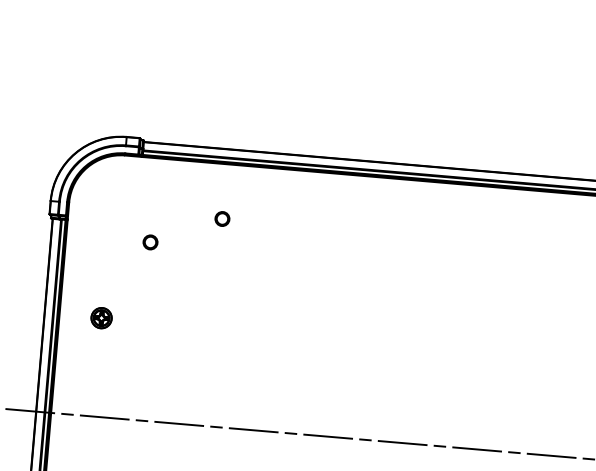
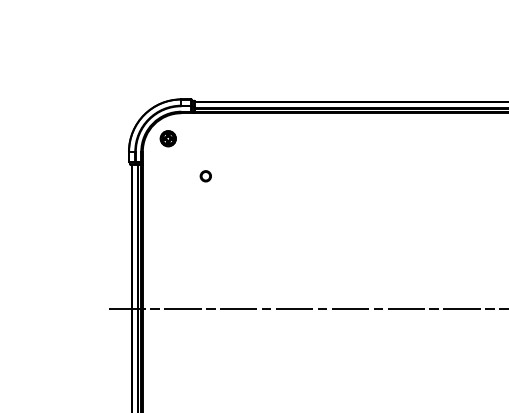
part: (221, 219) -> (257, 154), removed
part: (100, 317) -> (167, 138), moved

